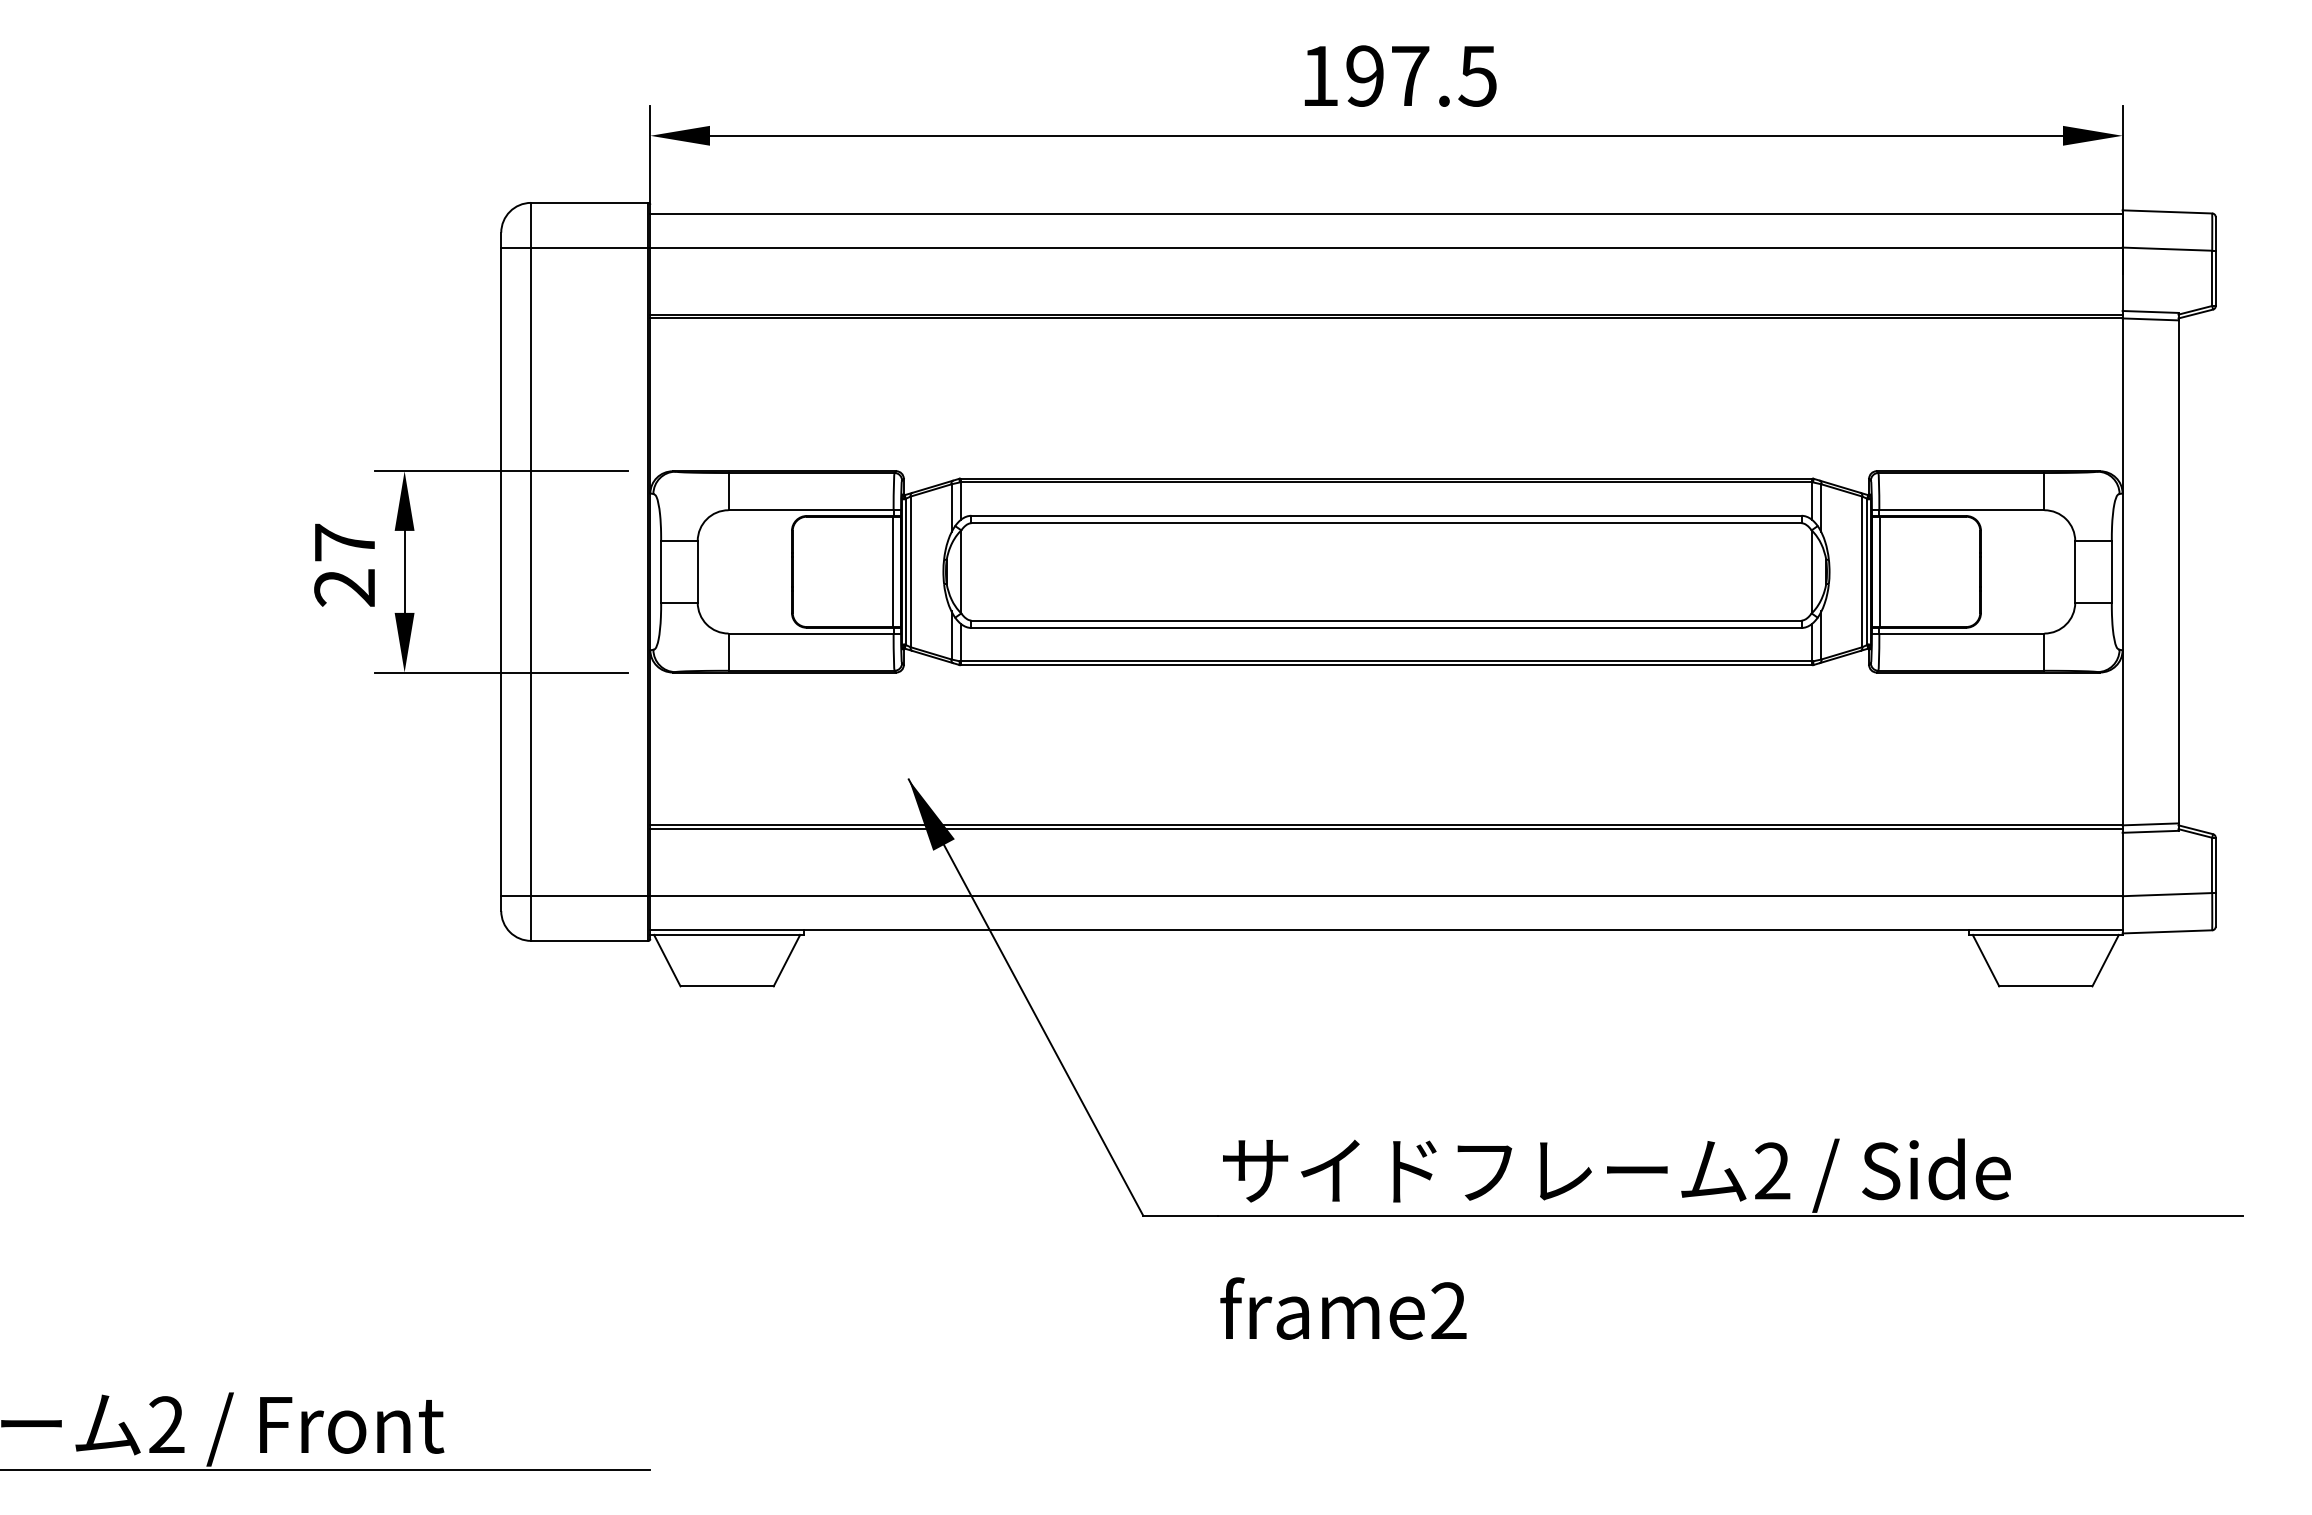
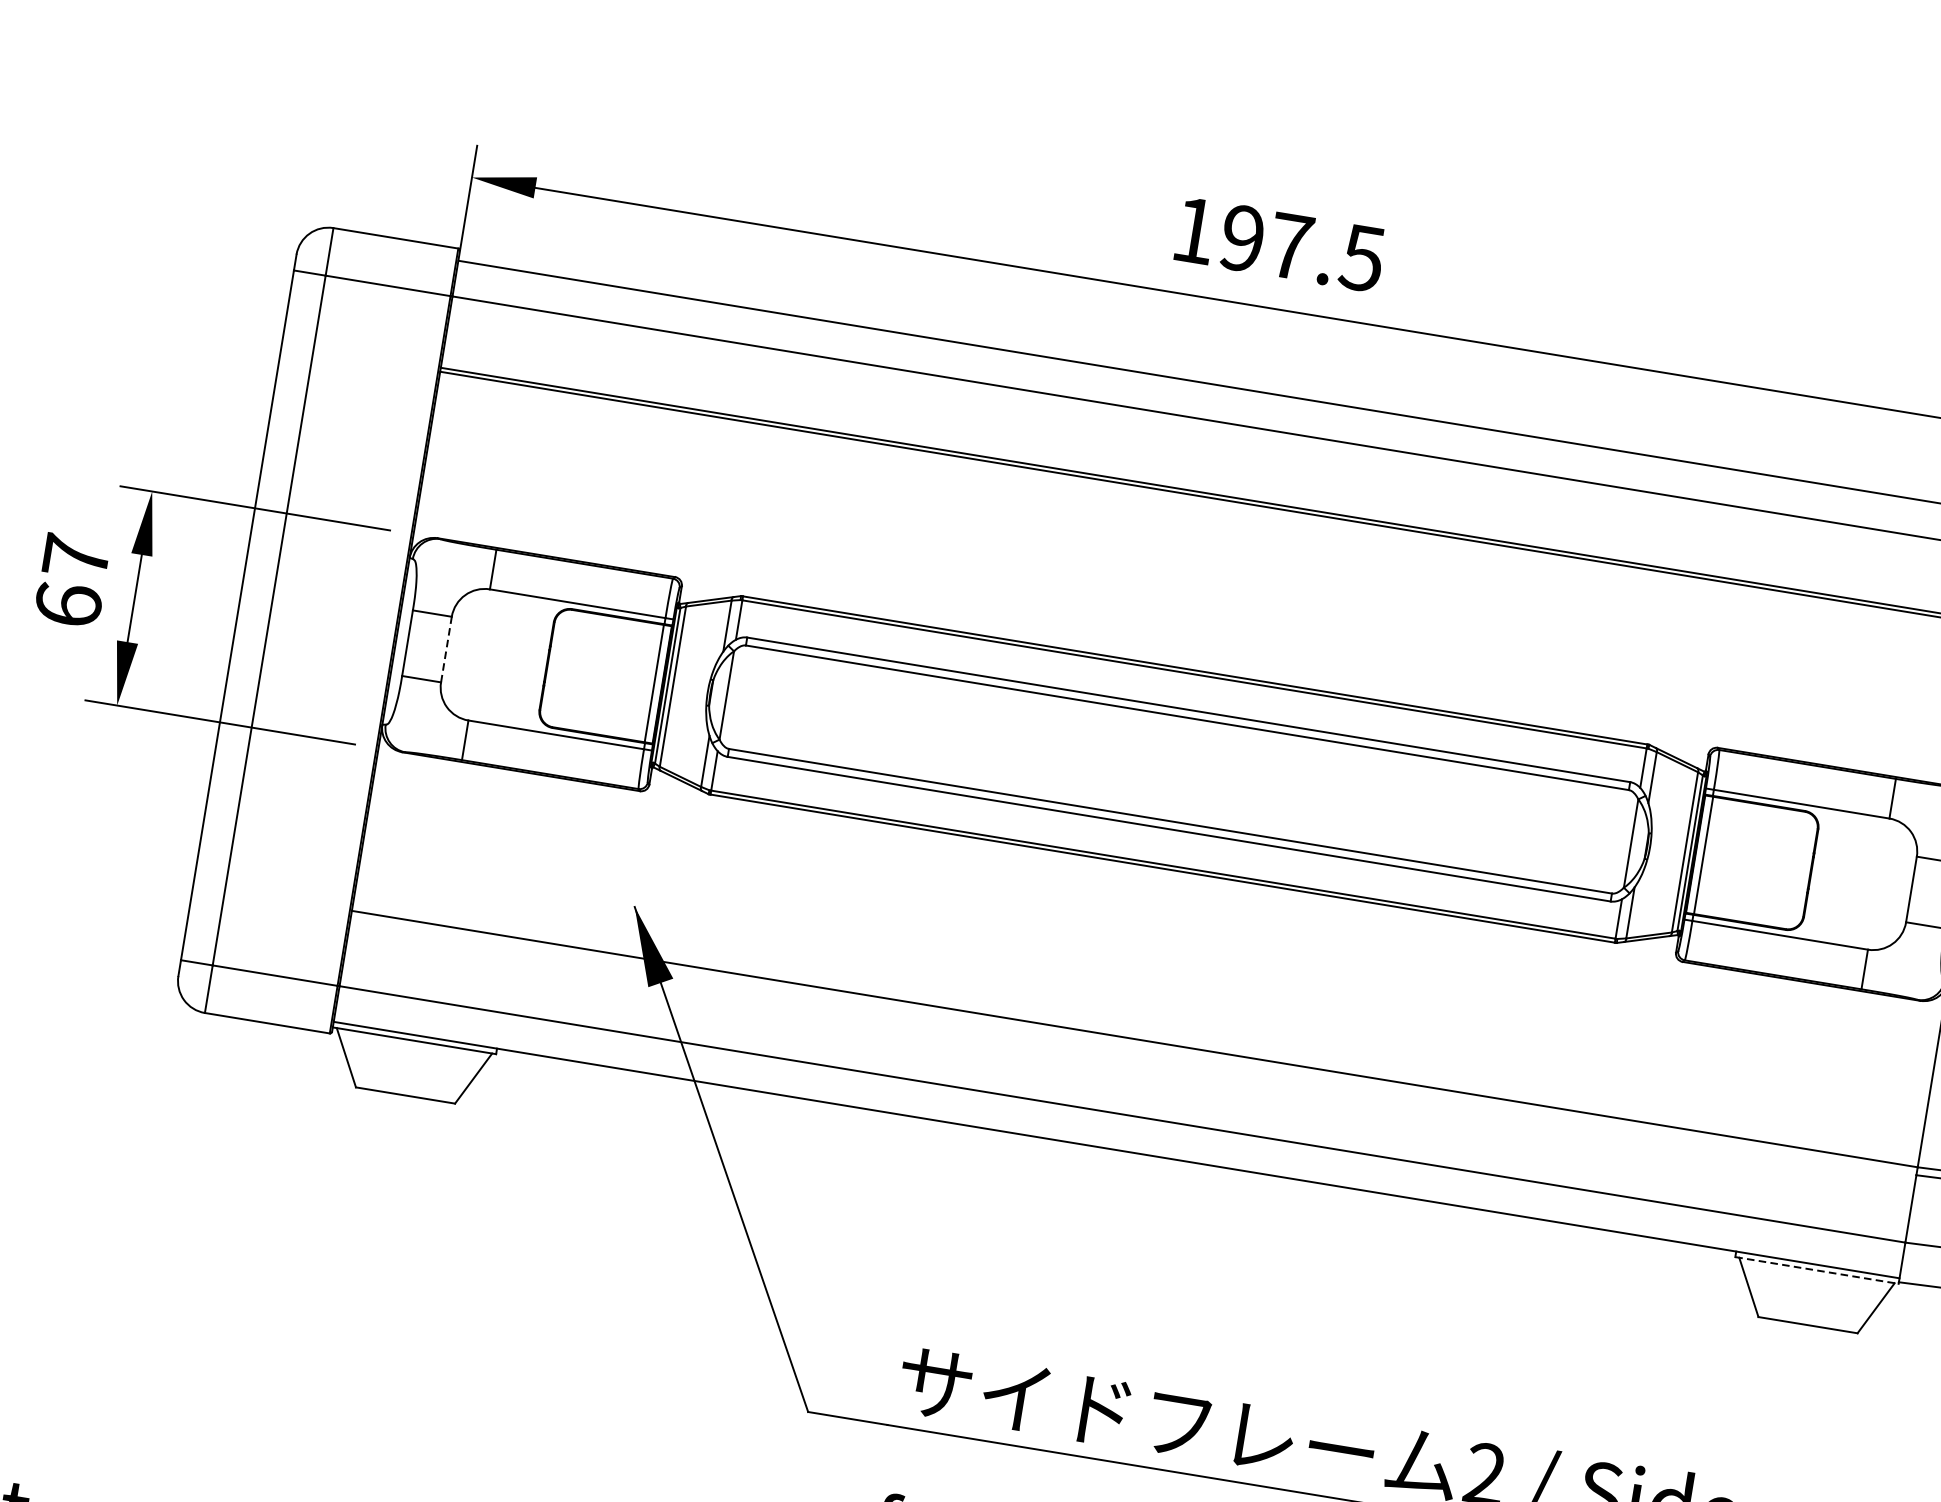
line: (697, 571) -> (446, 649), solid -> dashed
text: (344, 587) -> (68, 604), 27 -> 67
line: (1386, 829) -> (1134, 1043), removed
line: (2045, 934) -> (1816, 1269), solid -> dashed

